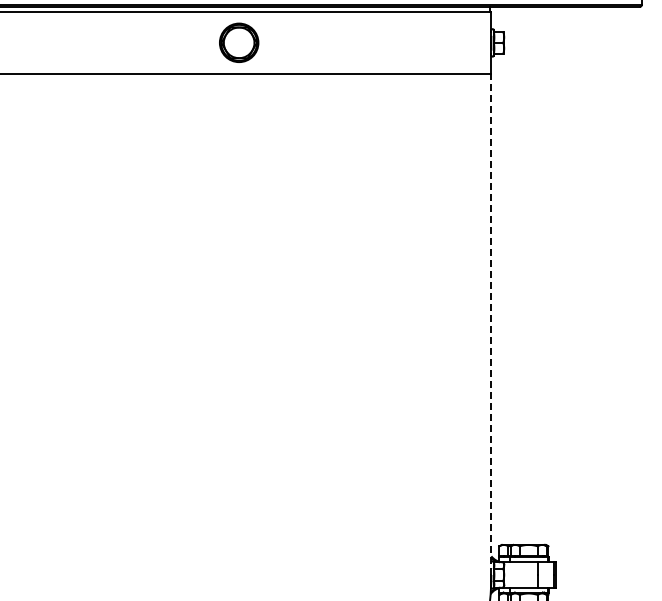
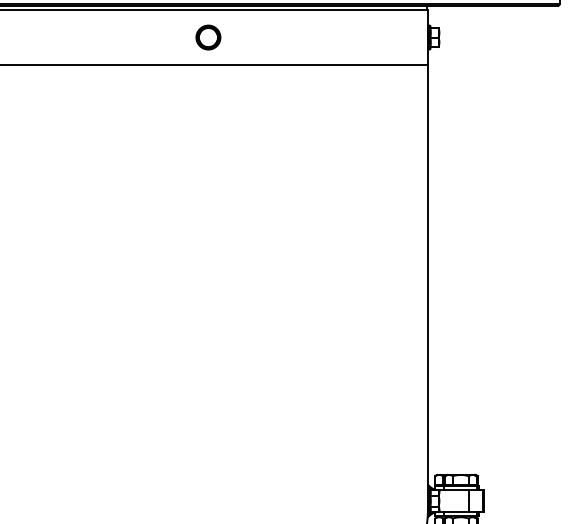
part: (238, 42) -> (207, 37), size x0.71
line: (491, 324) -> (428, 282), dashed -> solid

